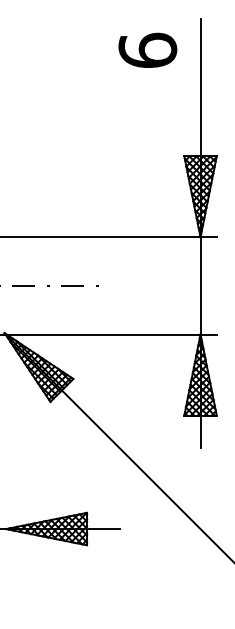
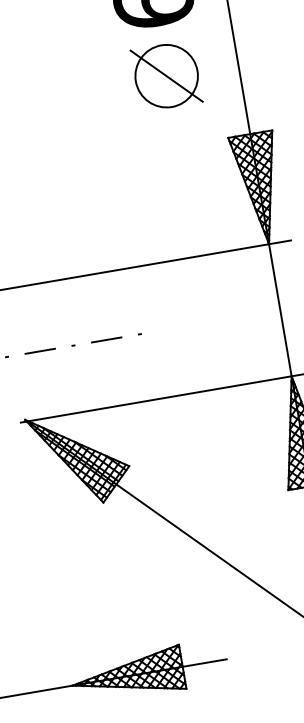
part: (147, 104) -> (166, 76), added

